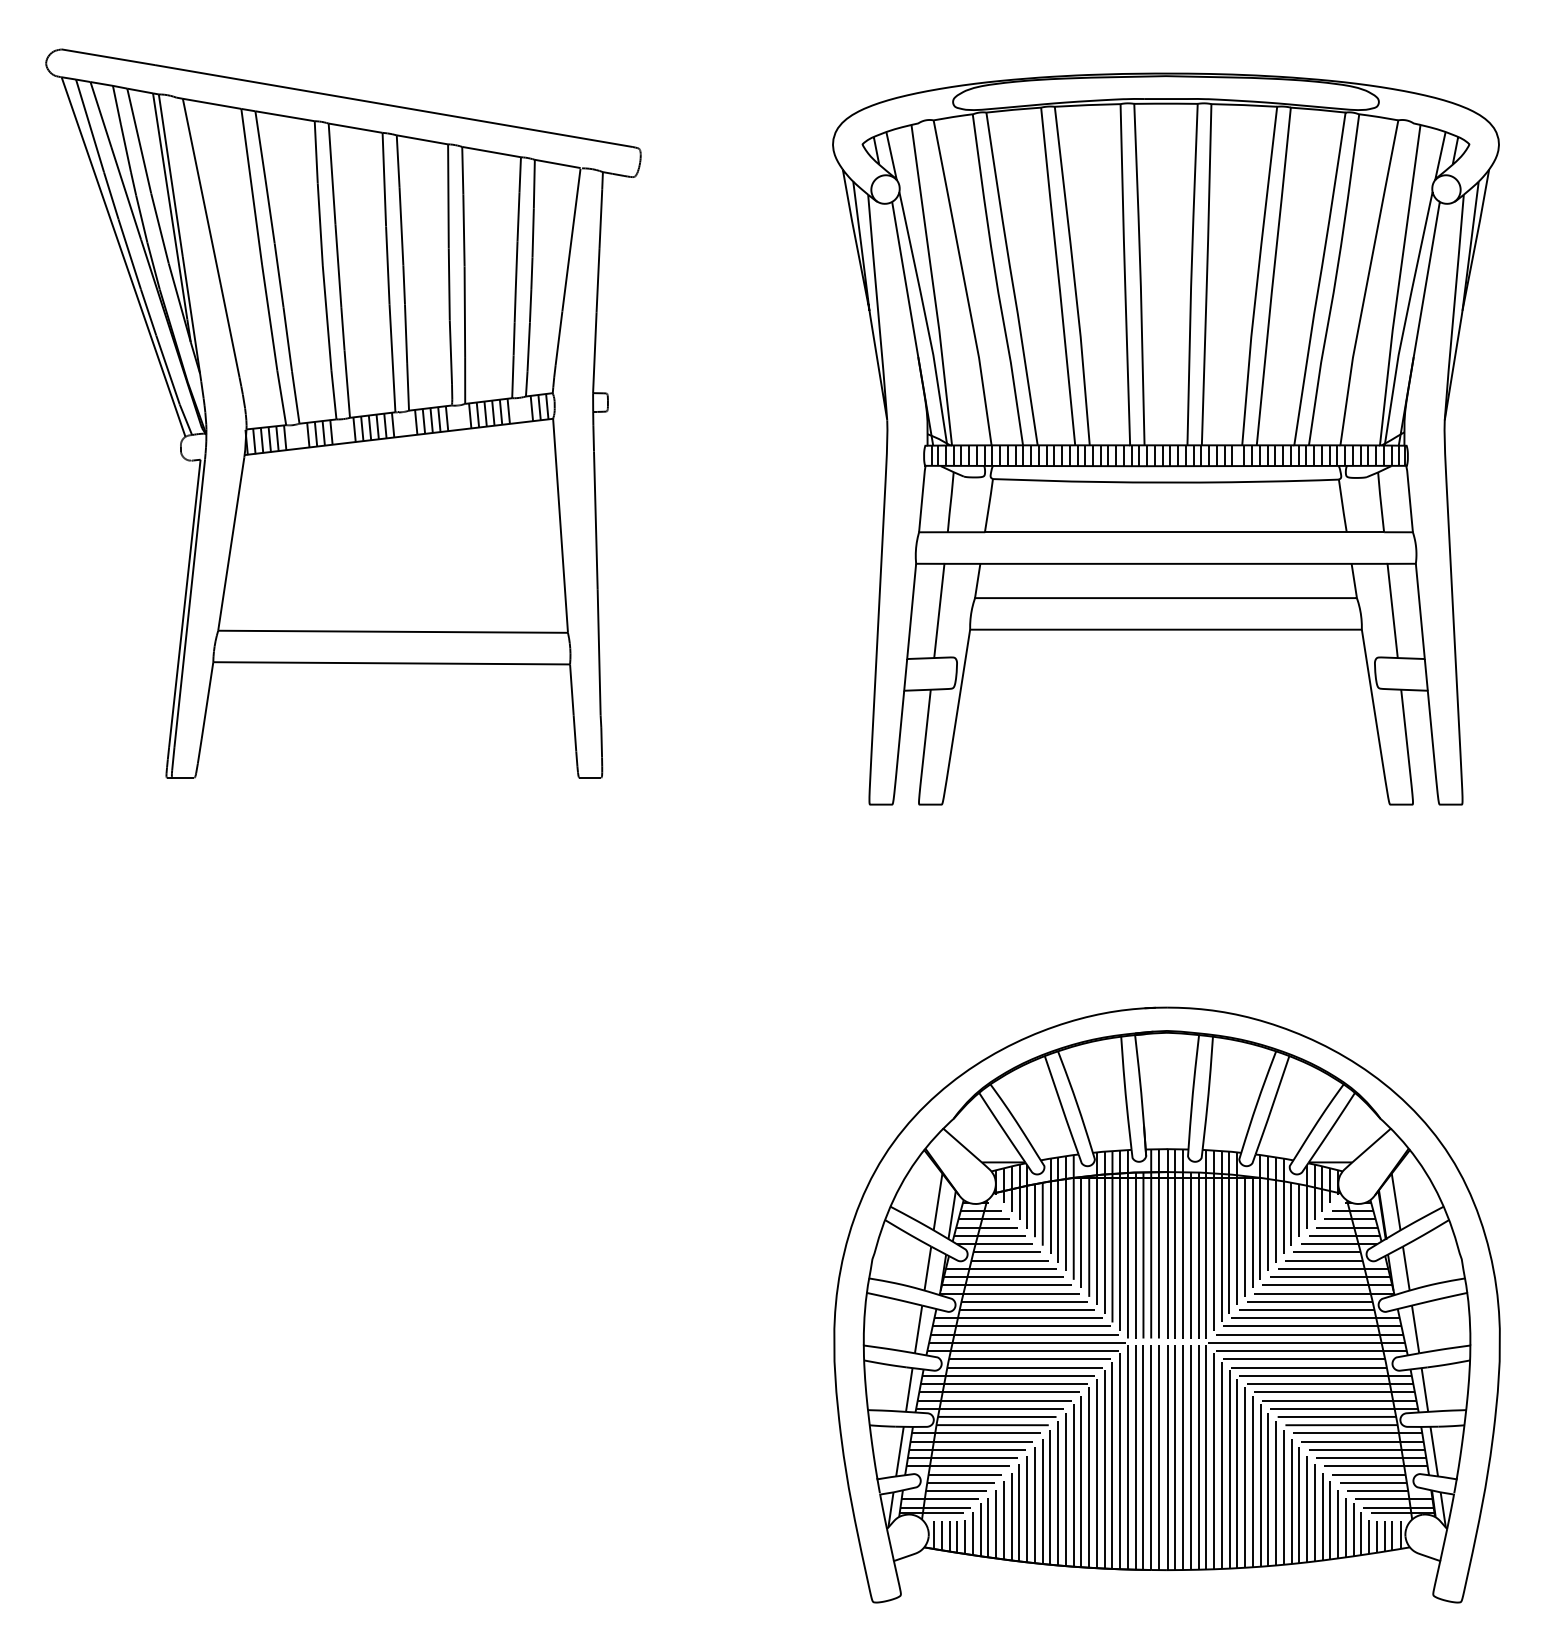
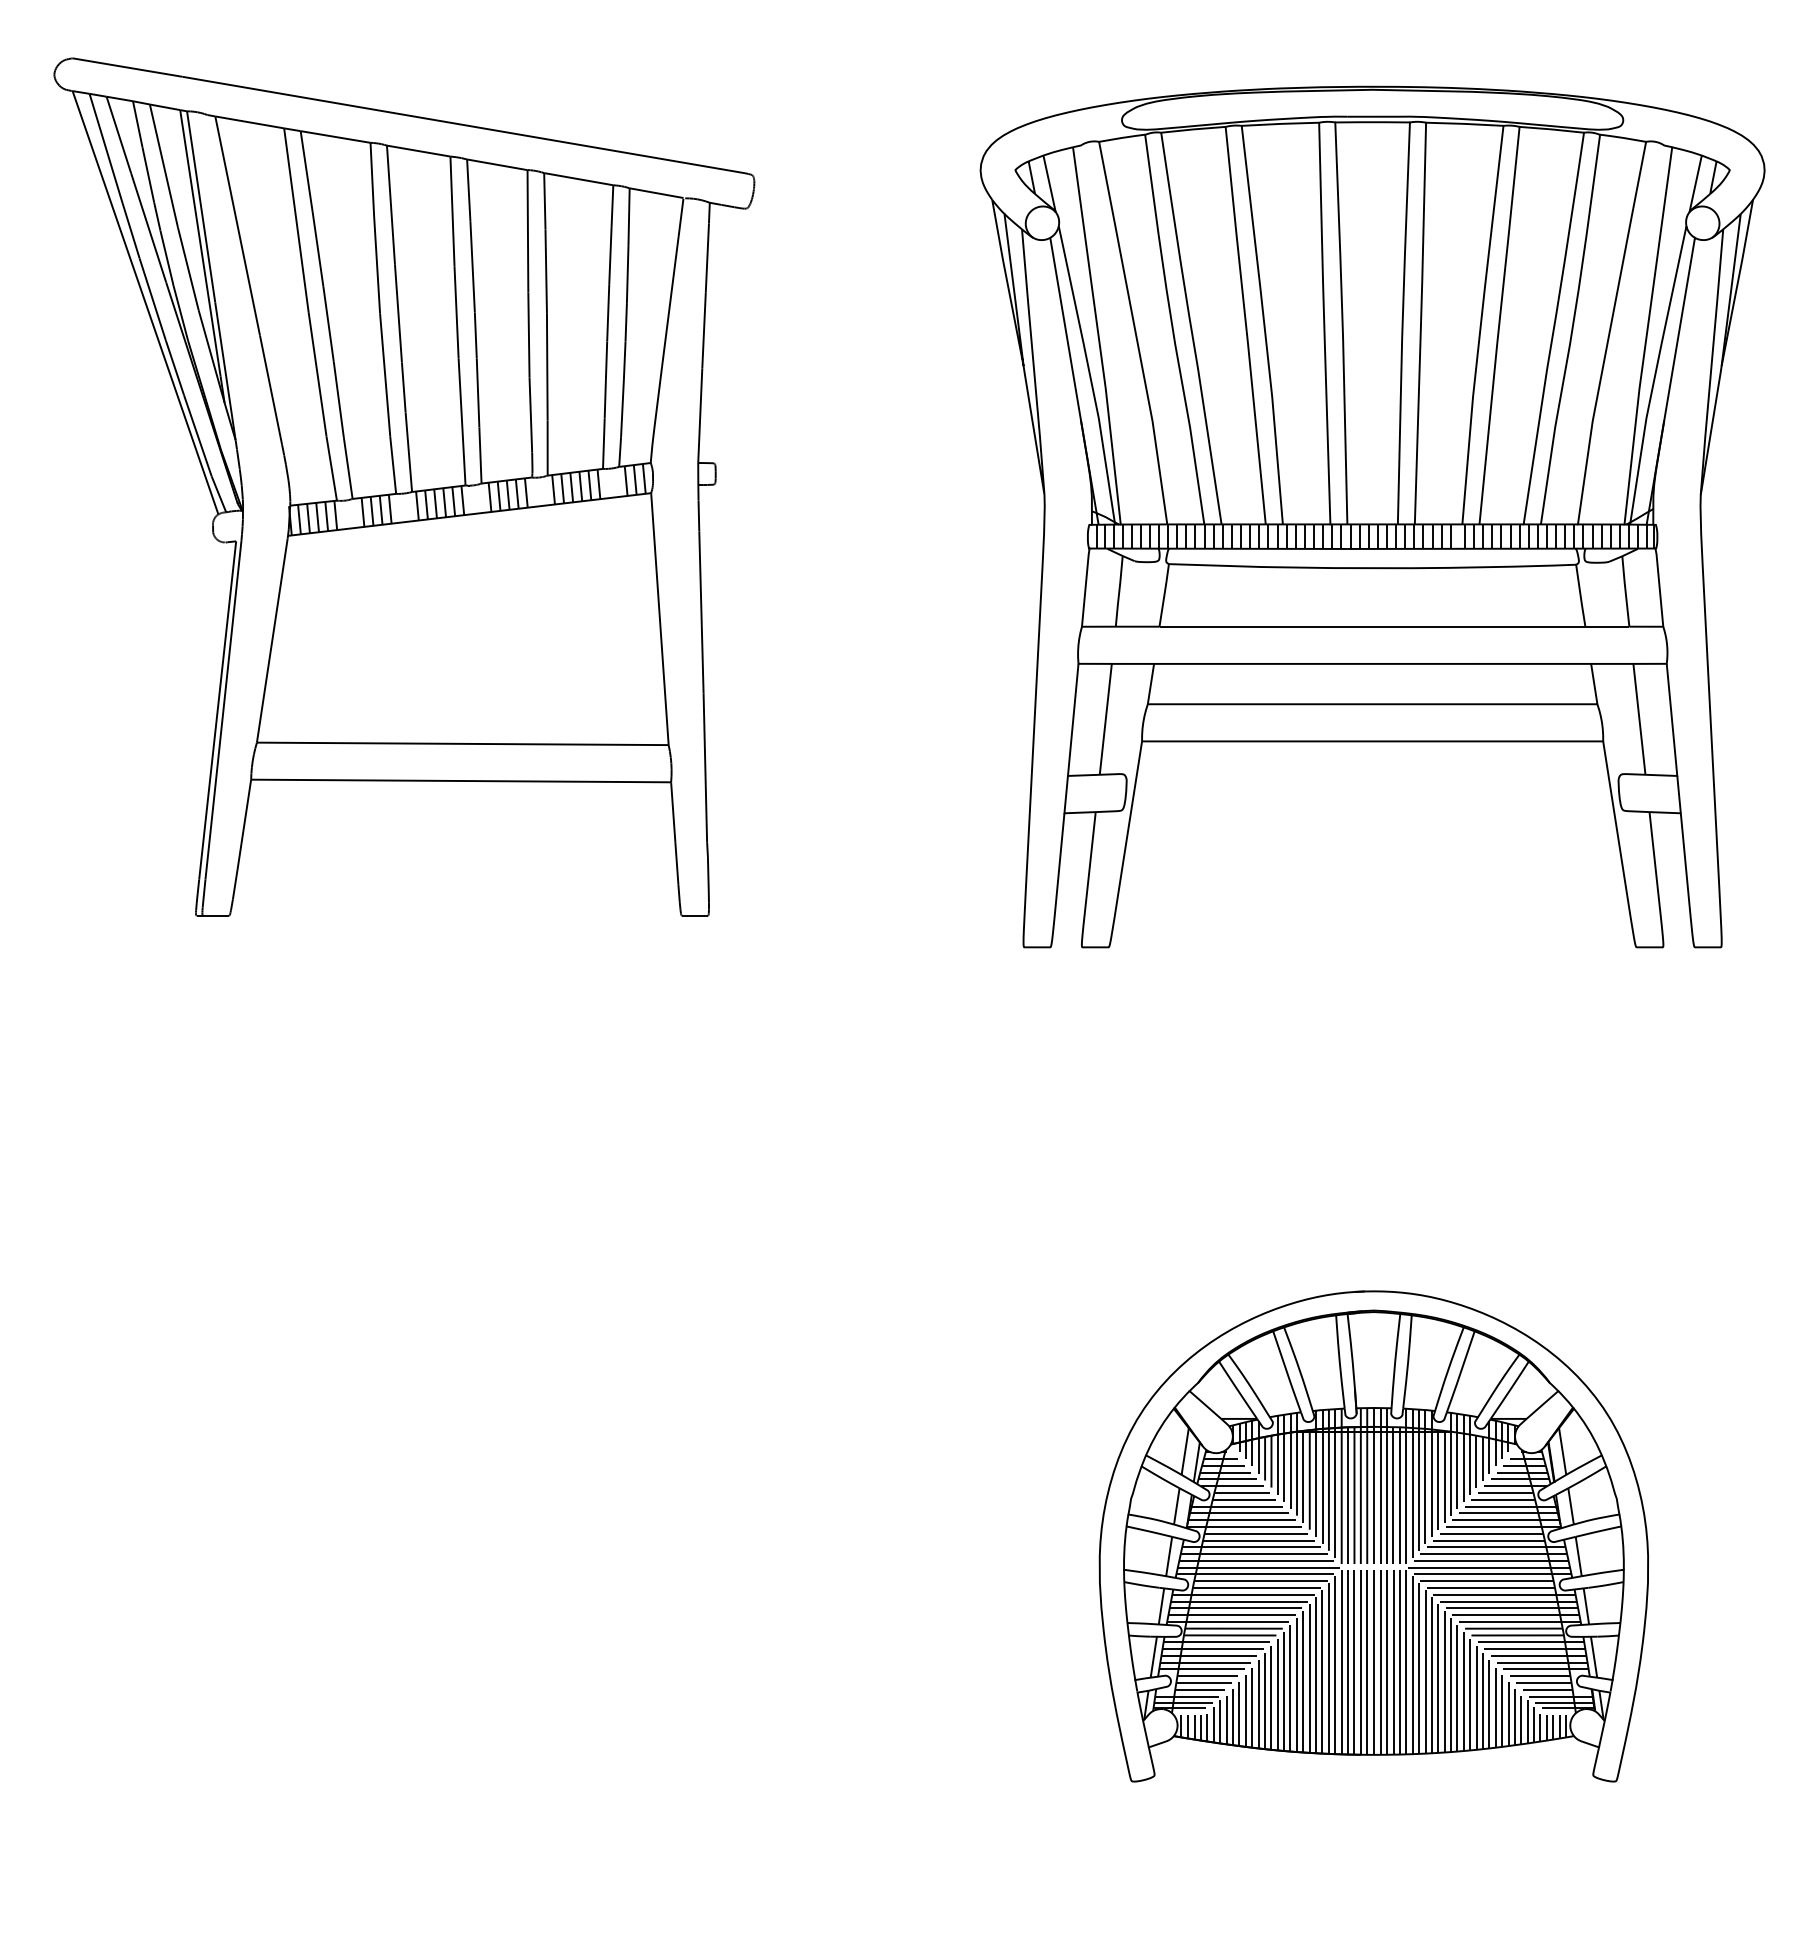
part: (1166, 1305) -> (1373, 1536), size x0.7

